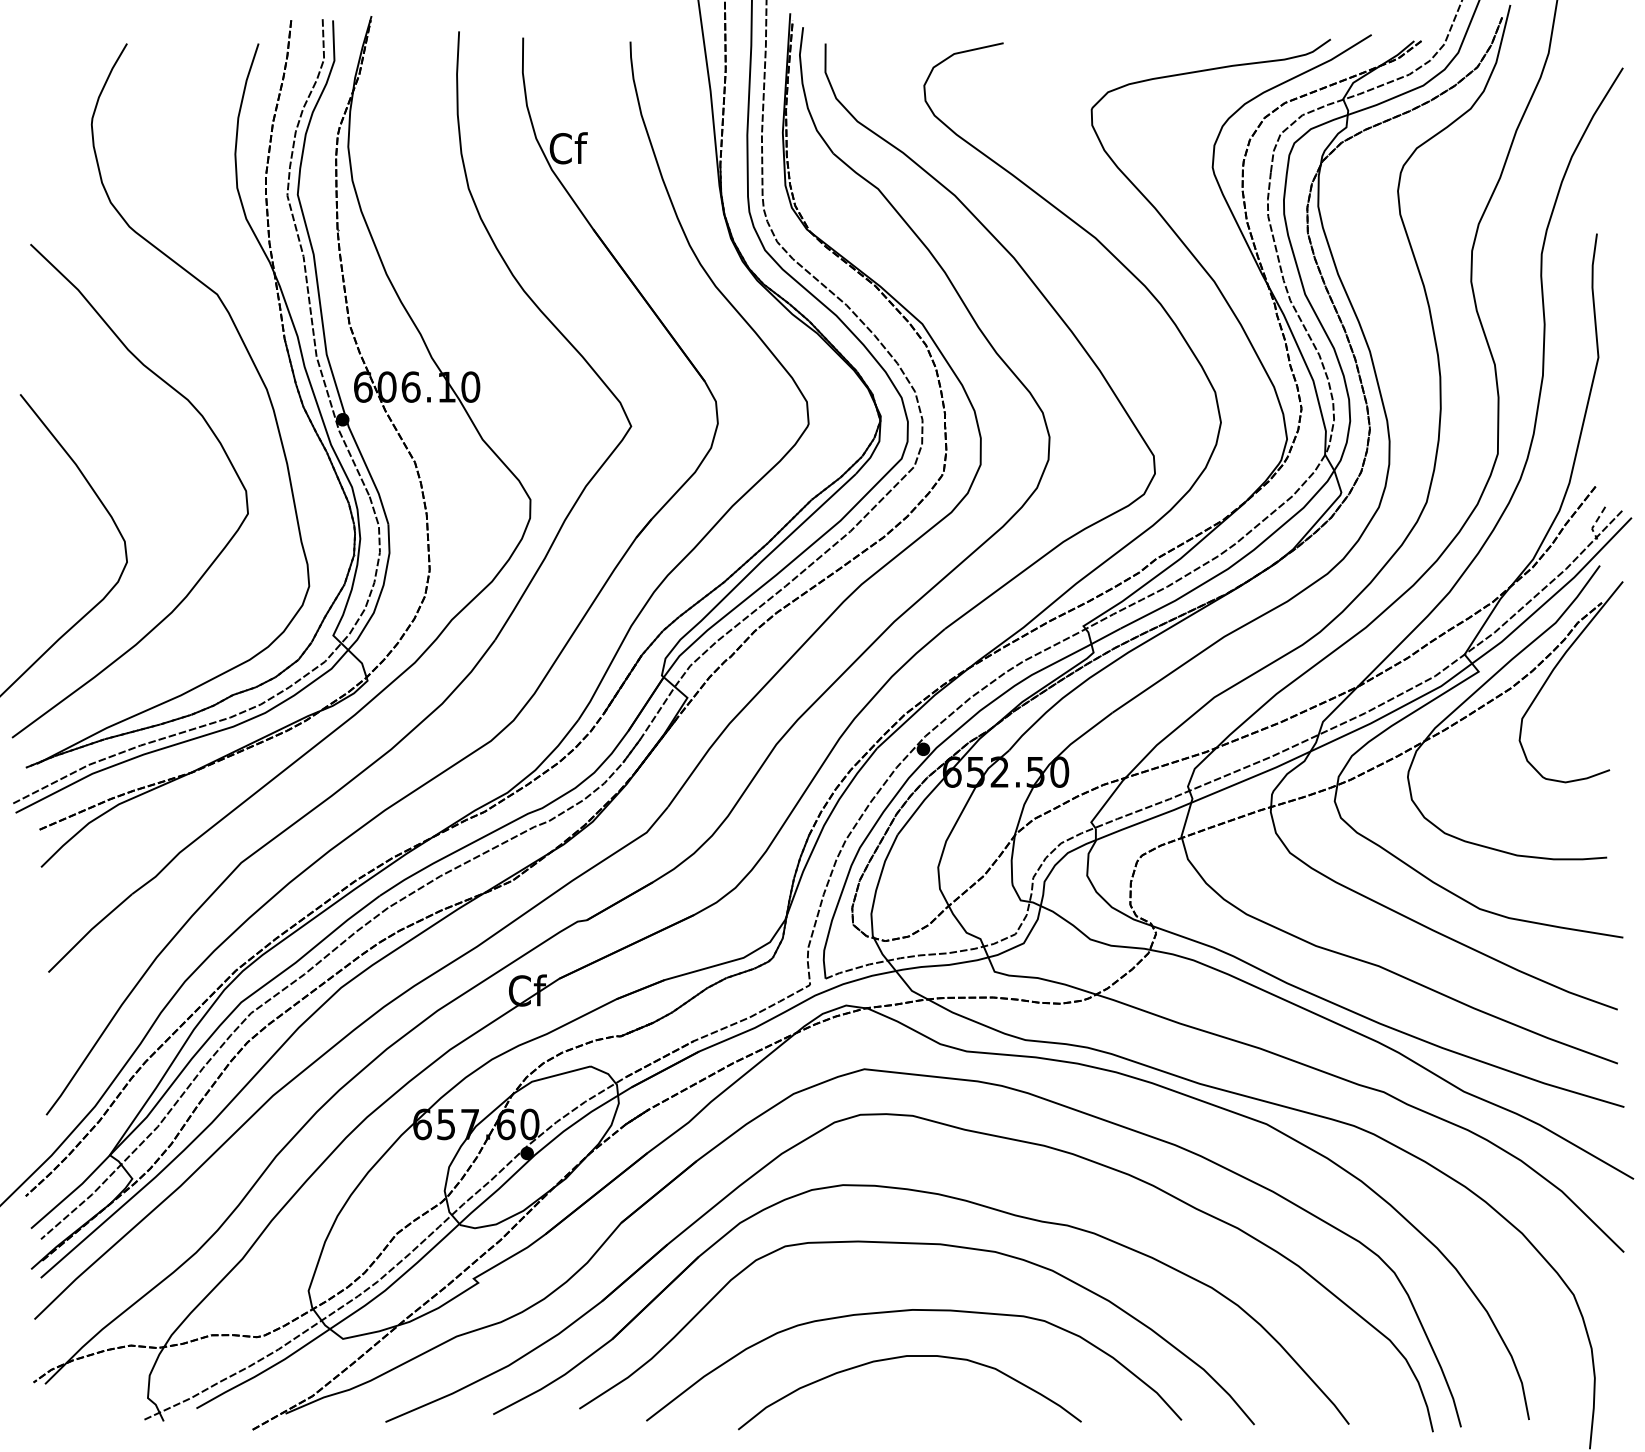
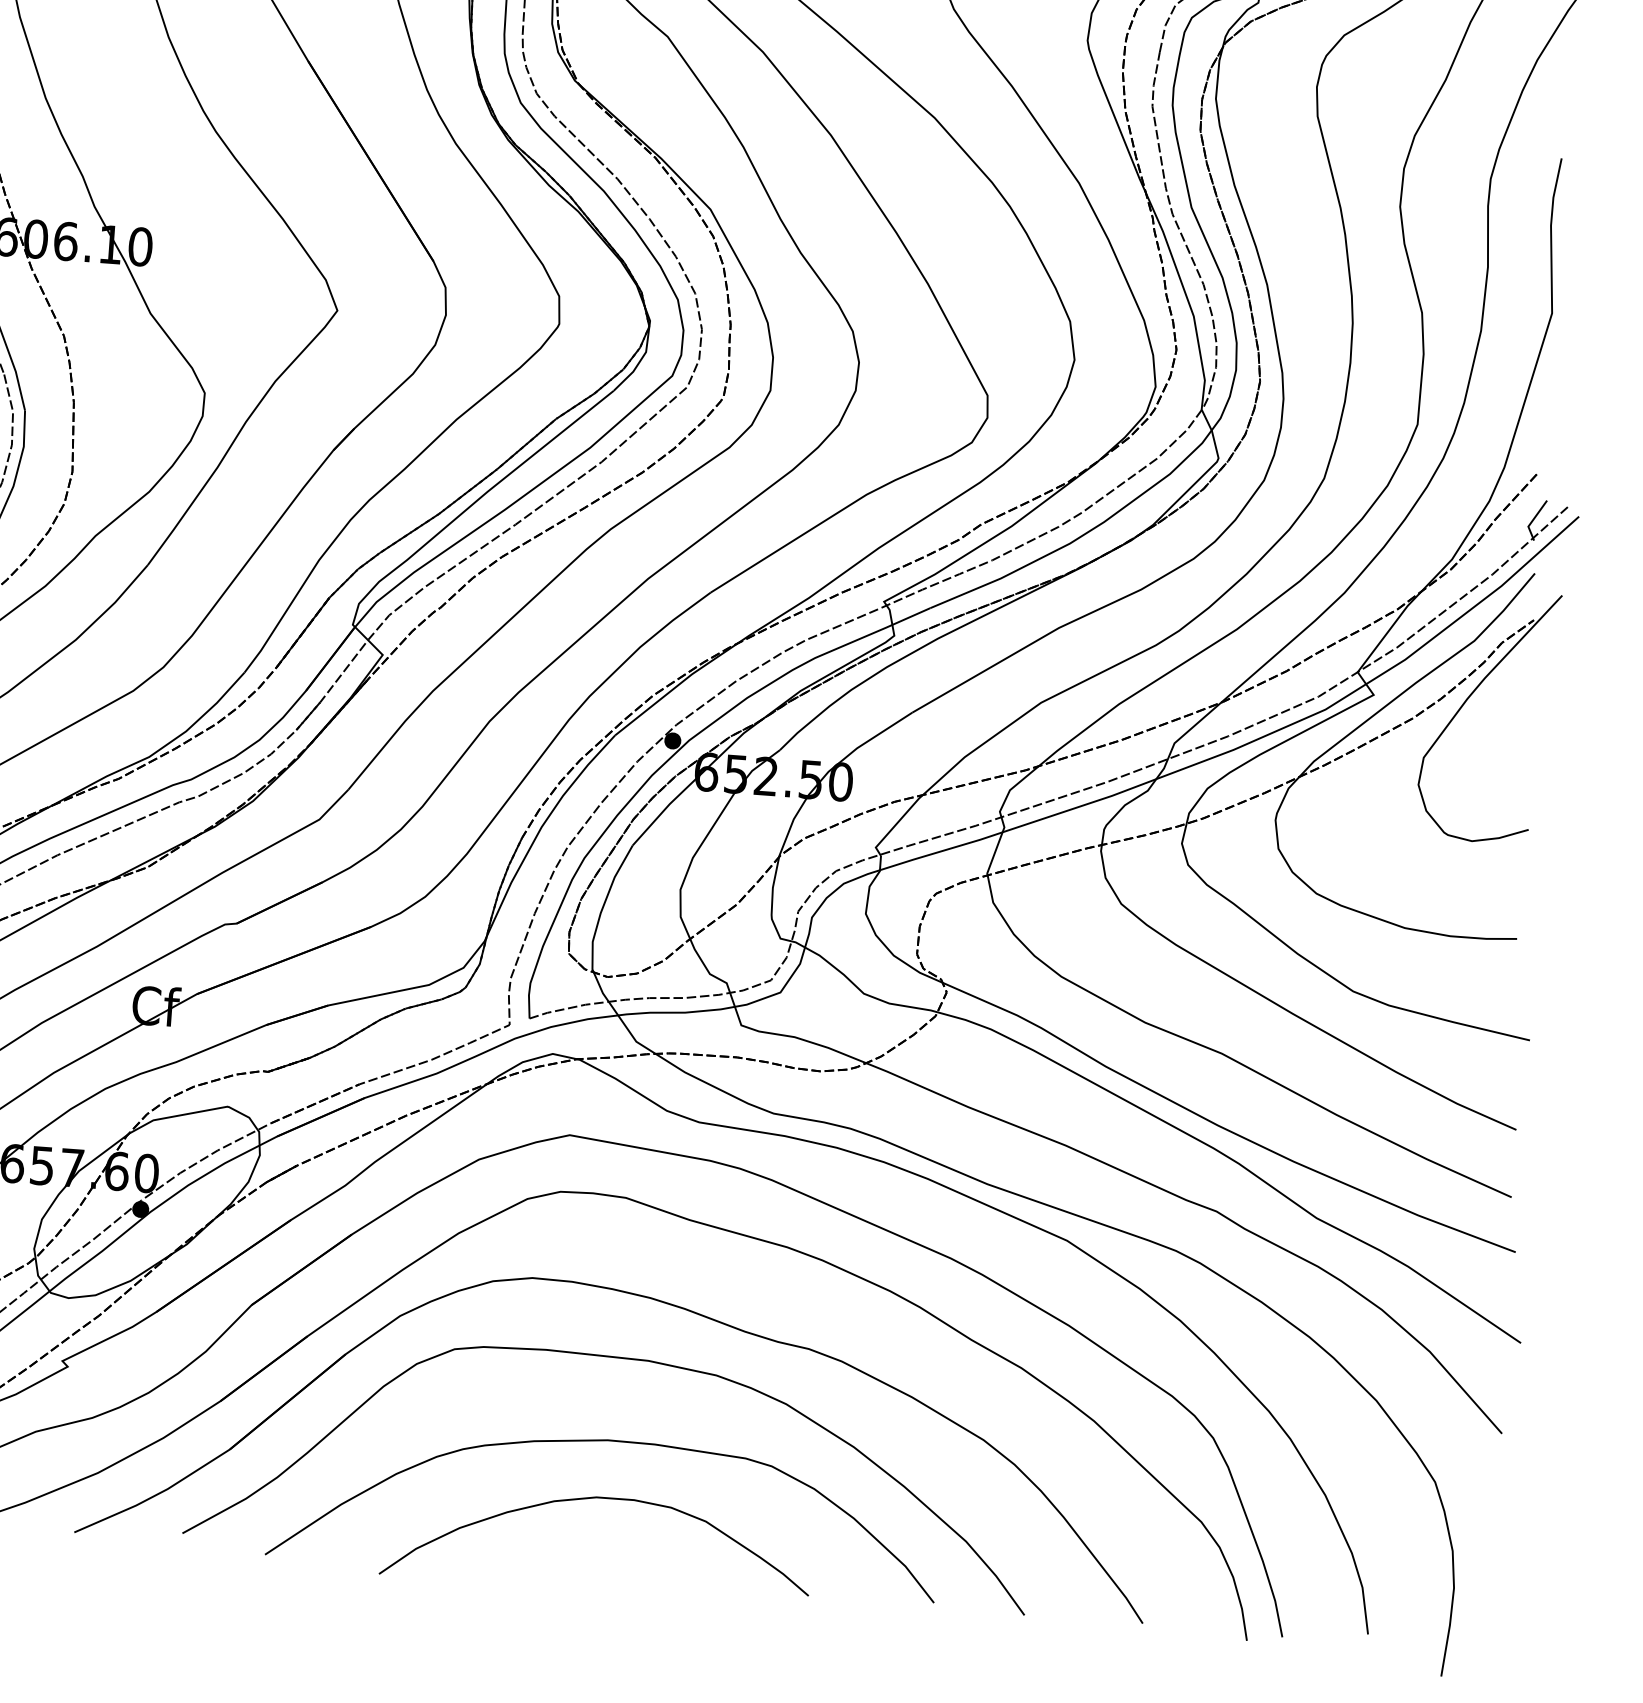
line: (1595, 523) -> (1533, 520), dashed -> solid

